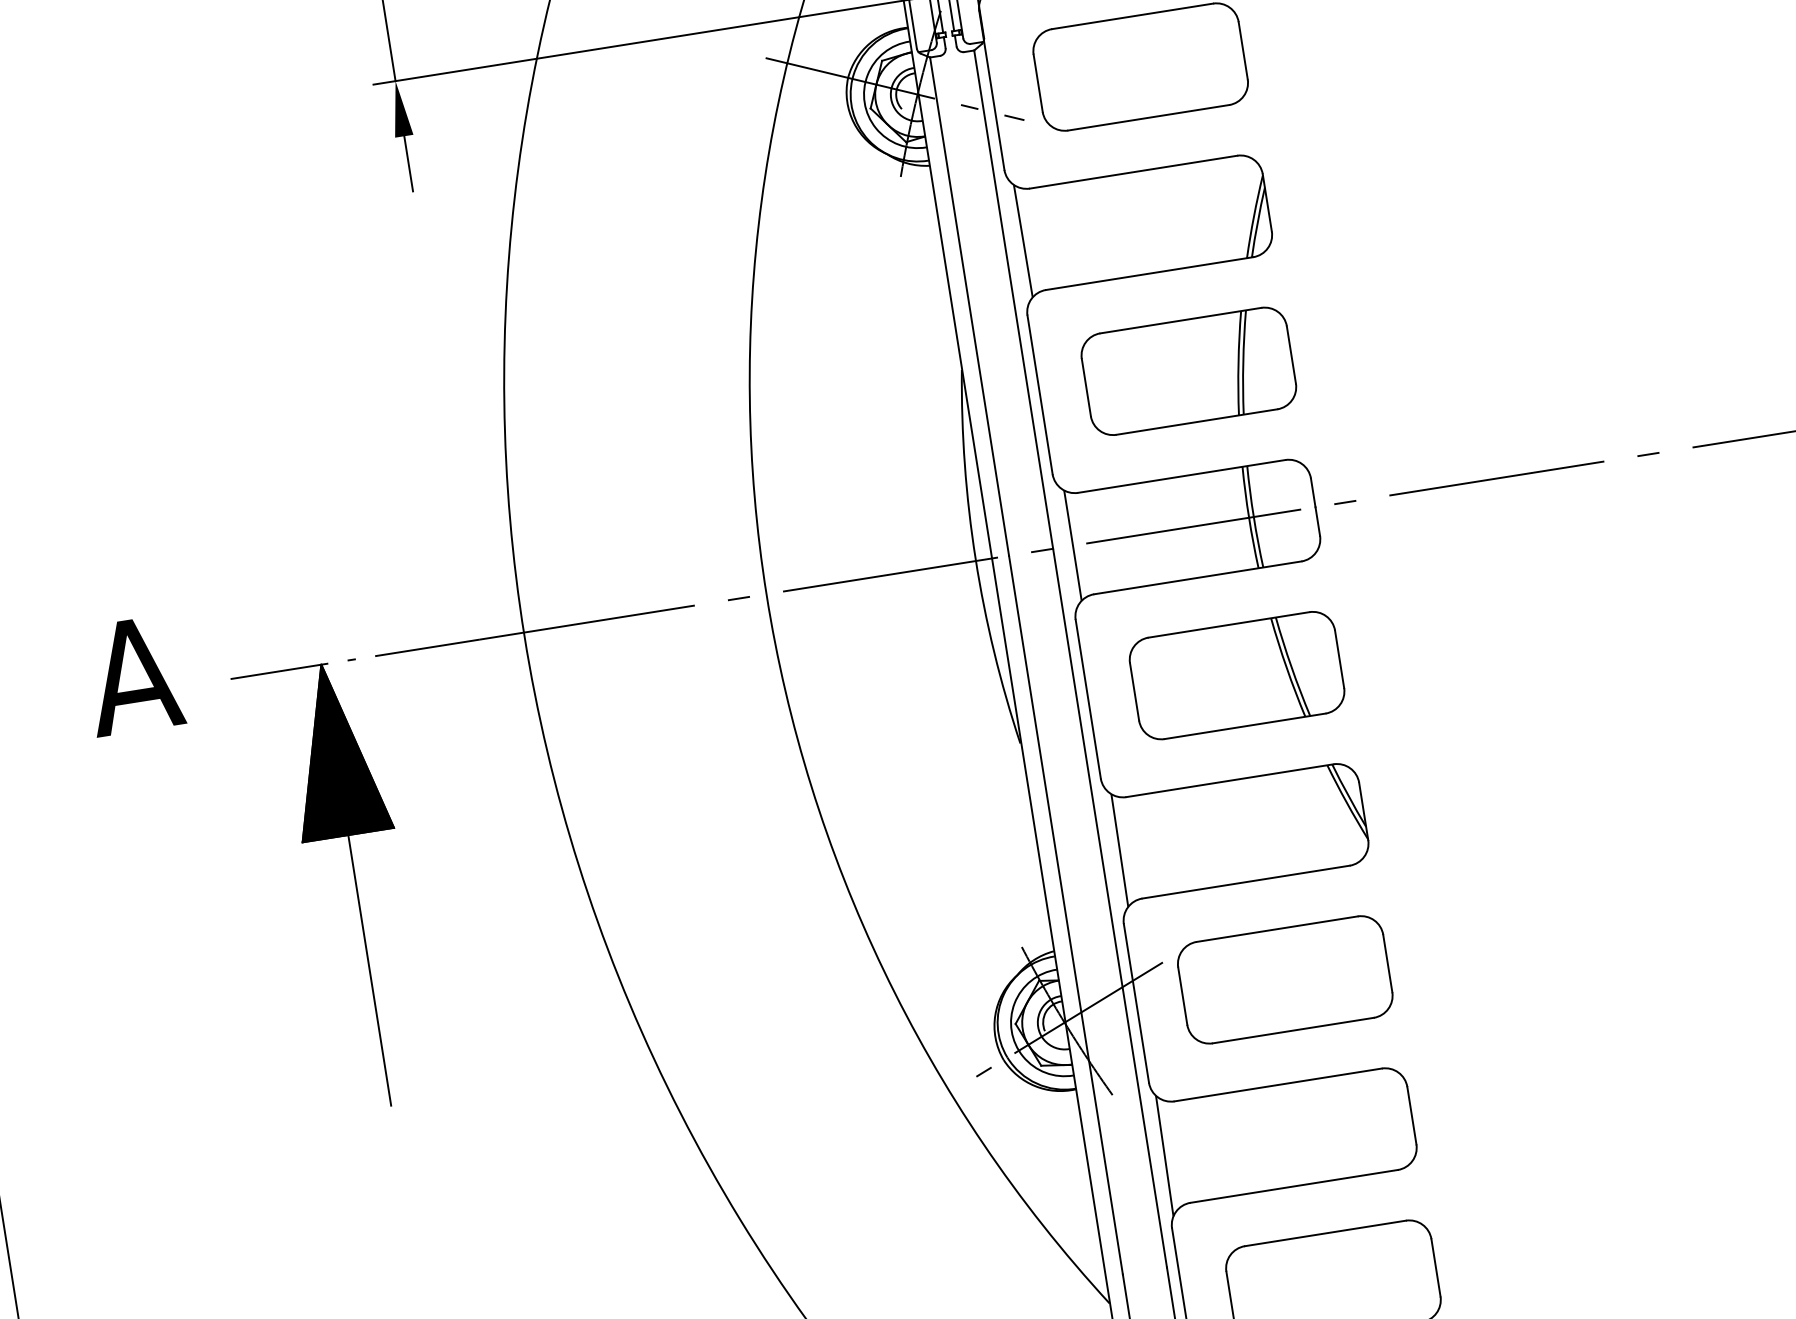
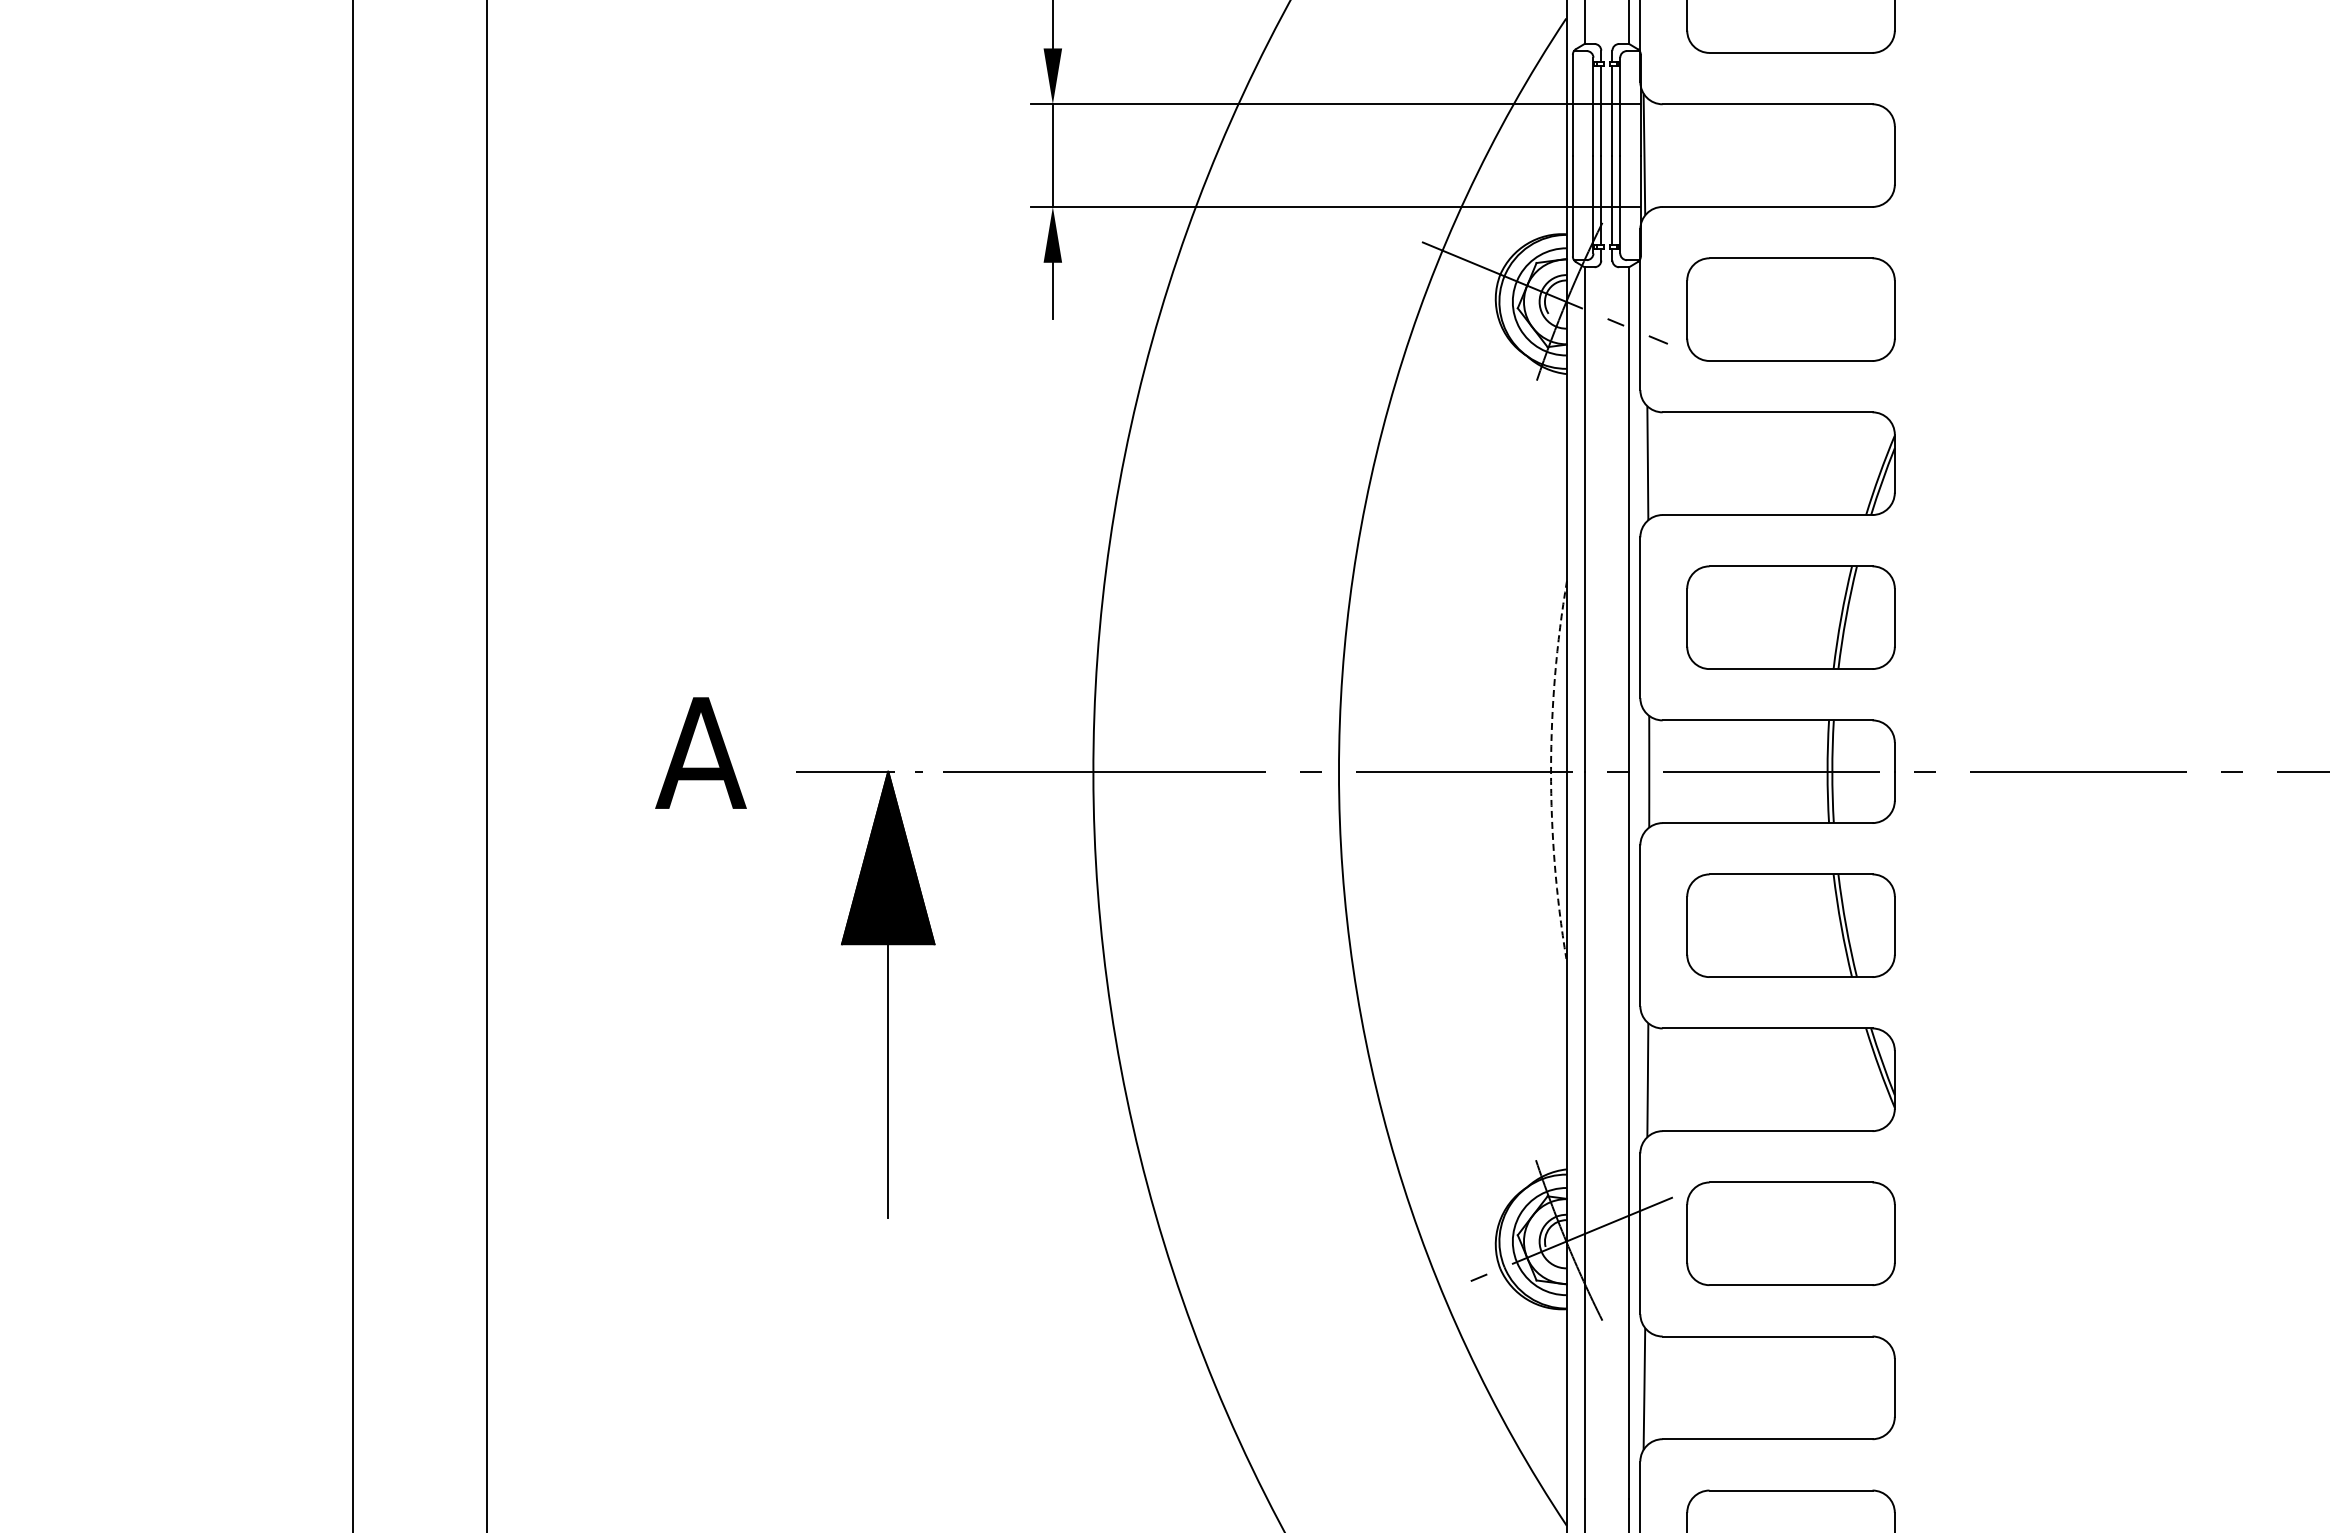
arc: (976, 558) -> (1551, 769), solid -> dashed

